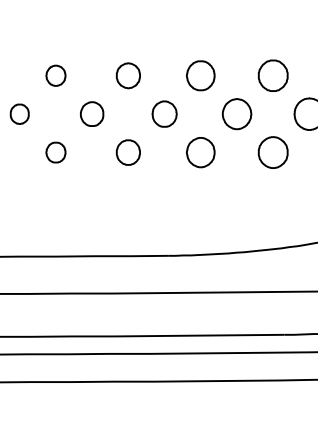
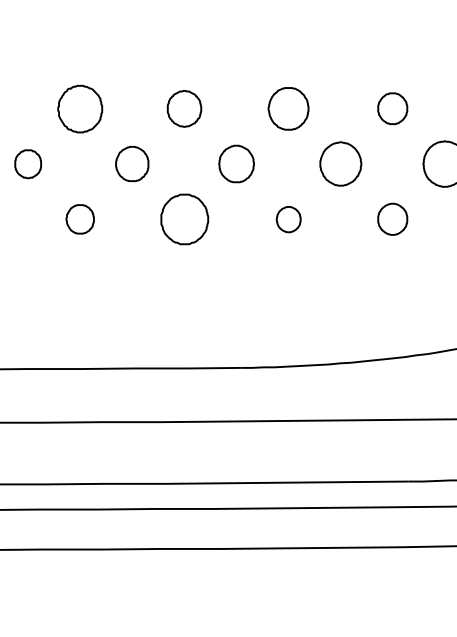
part: (55, 75) -> (79, 108), size x1.6
part: (272, 75) -> (391, 108), size x0.7
part: (127, 152) -> (183, 219), size x1.4
part: (200, 152) -> (288, 219), size x0.6
part: (272, 152) -> (391, 219), size x0.7

